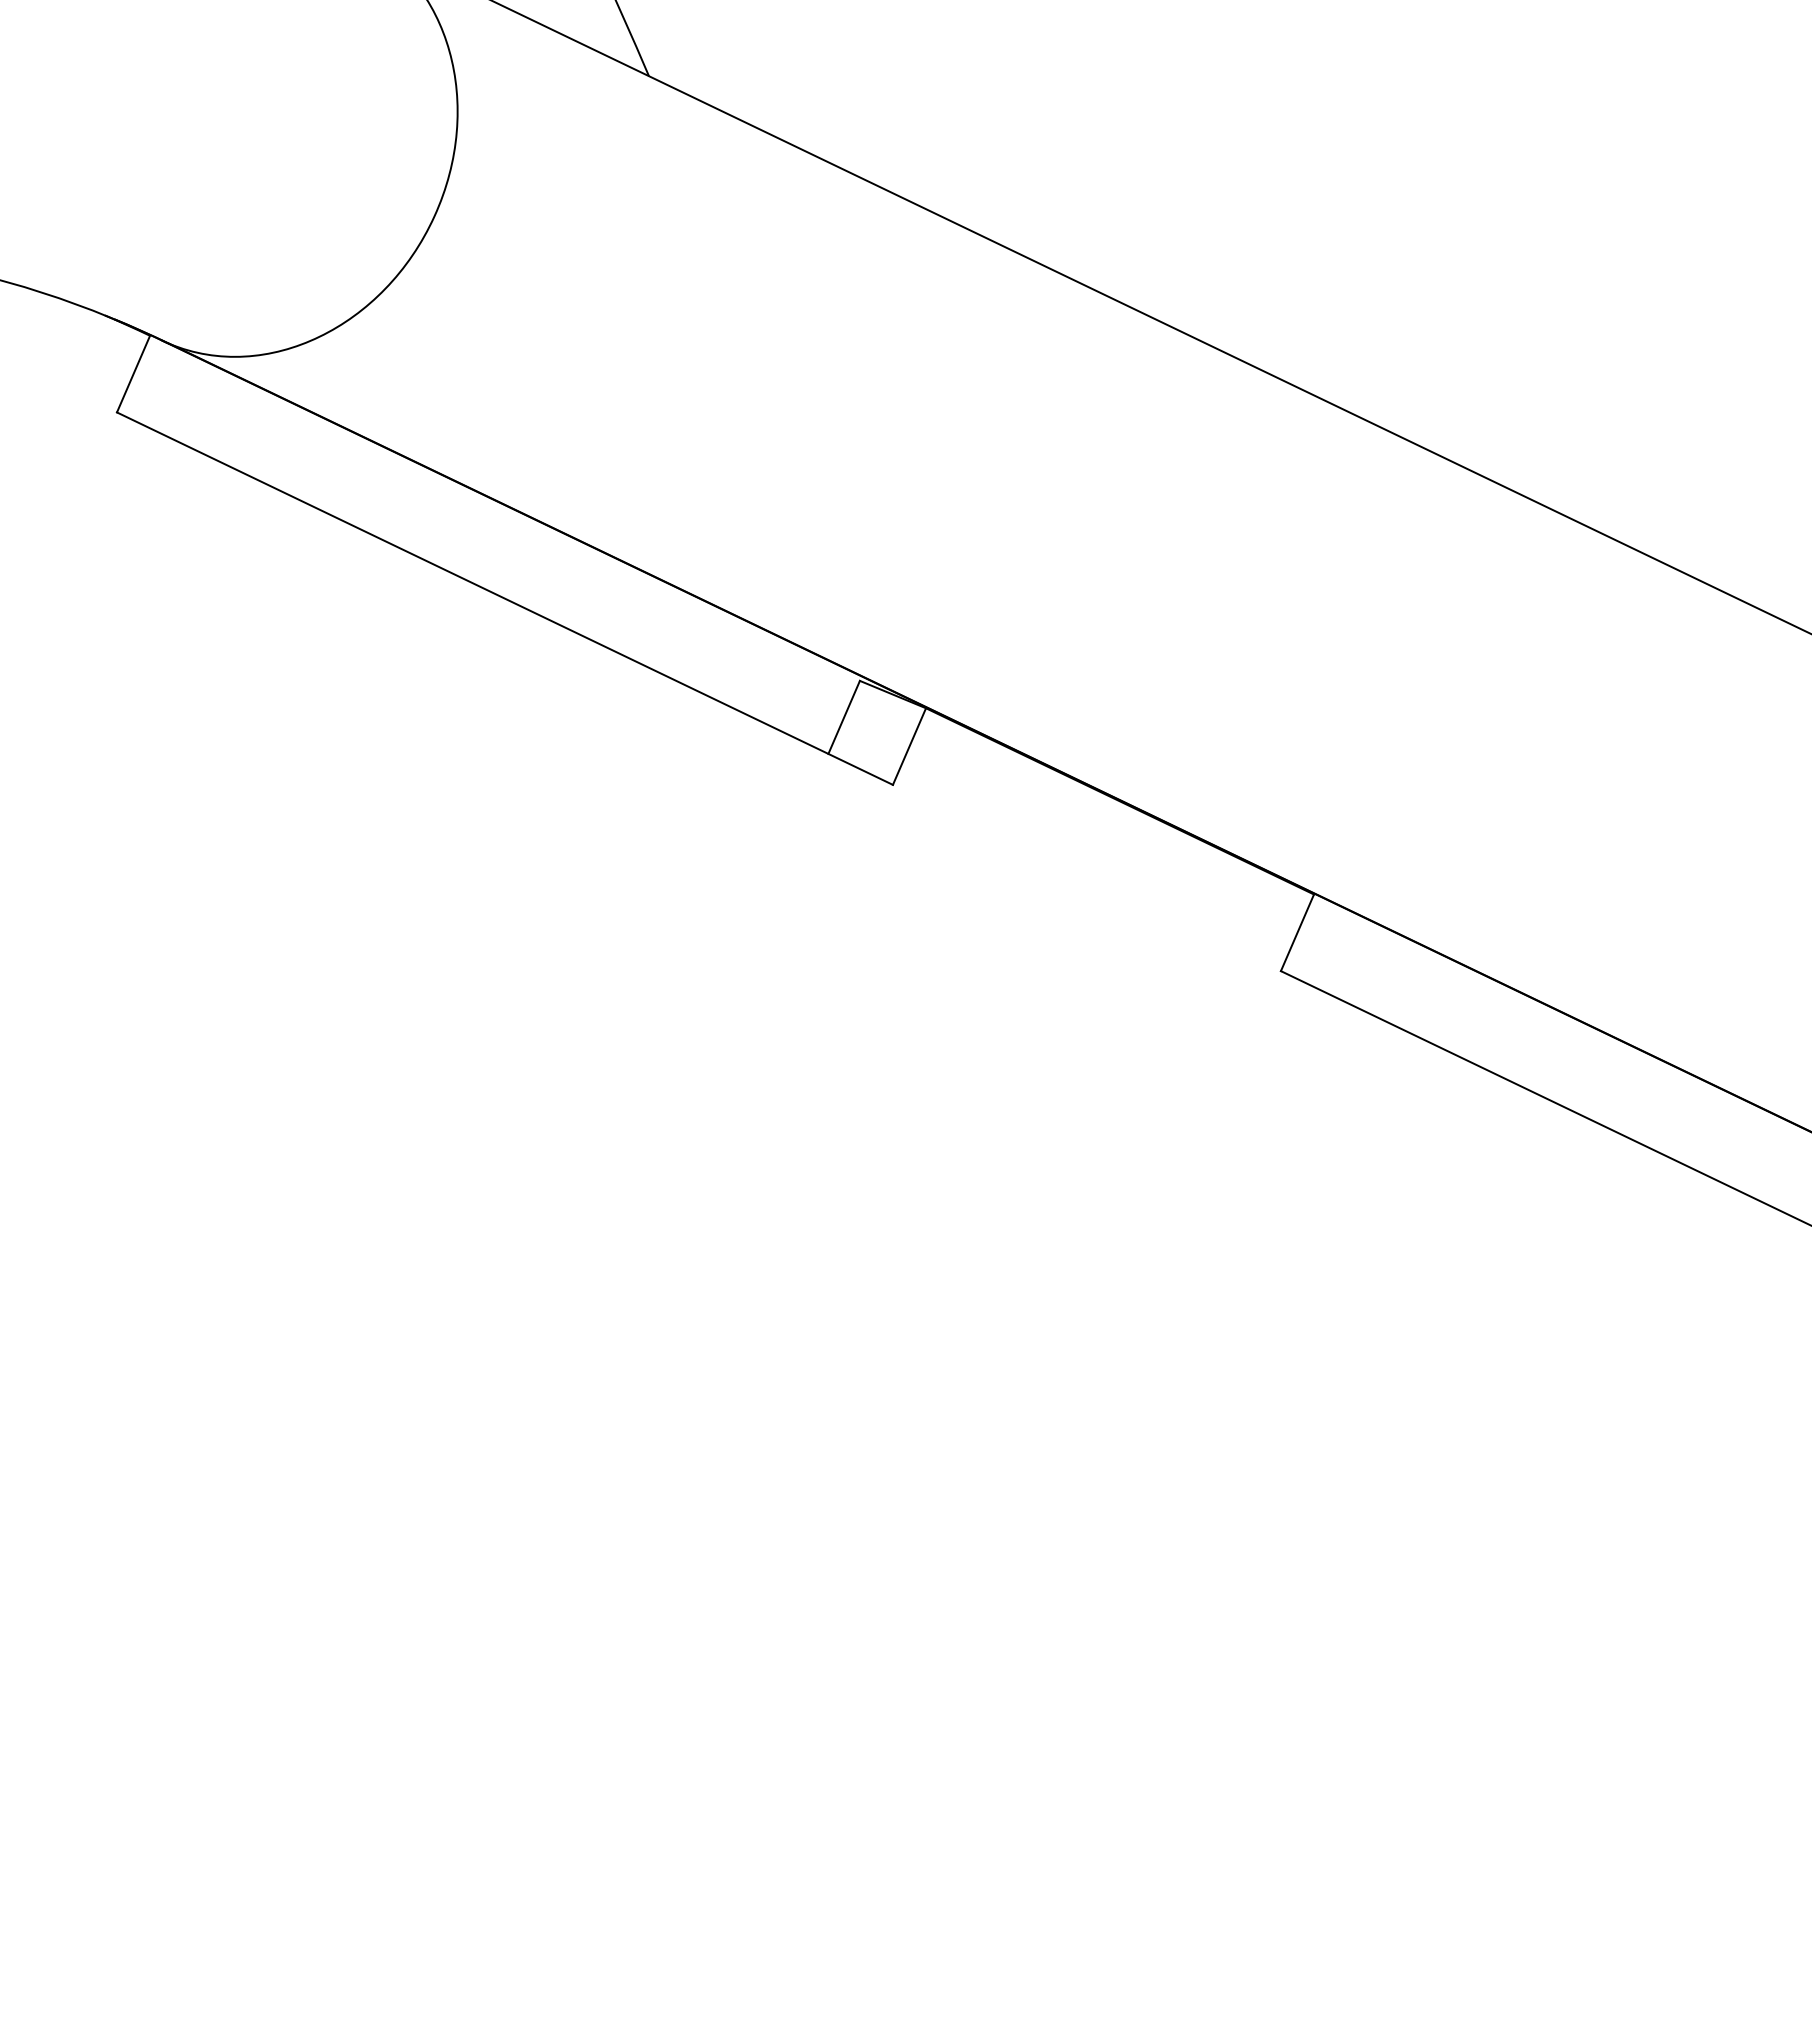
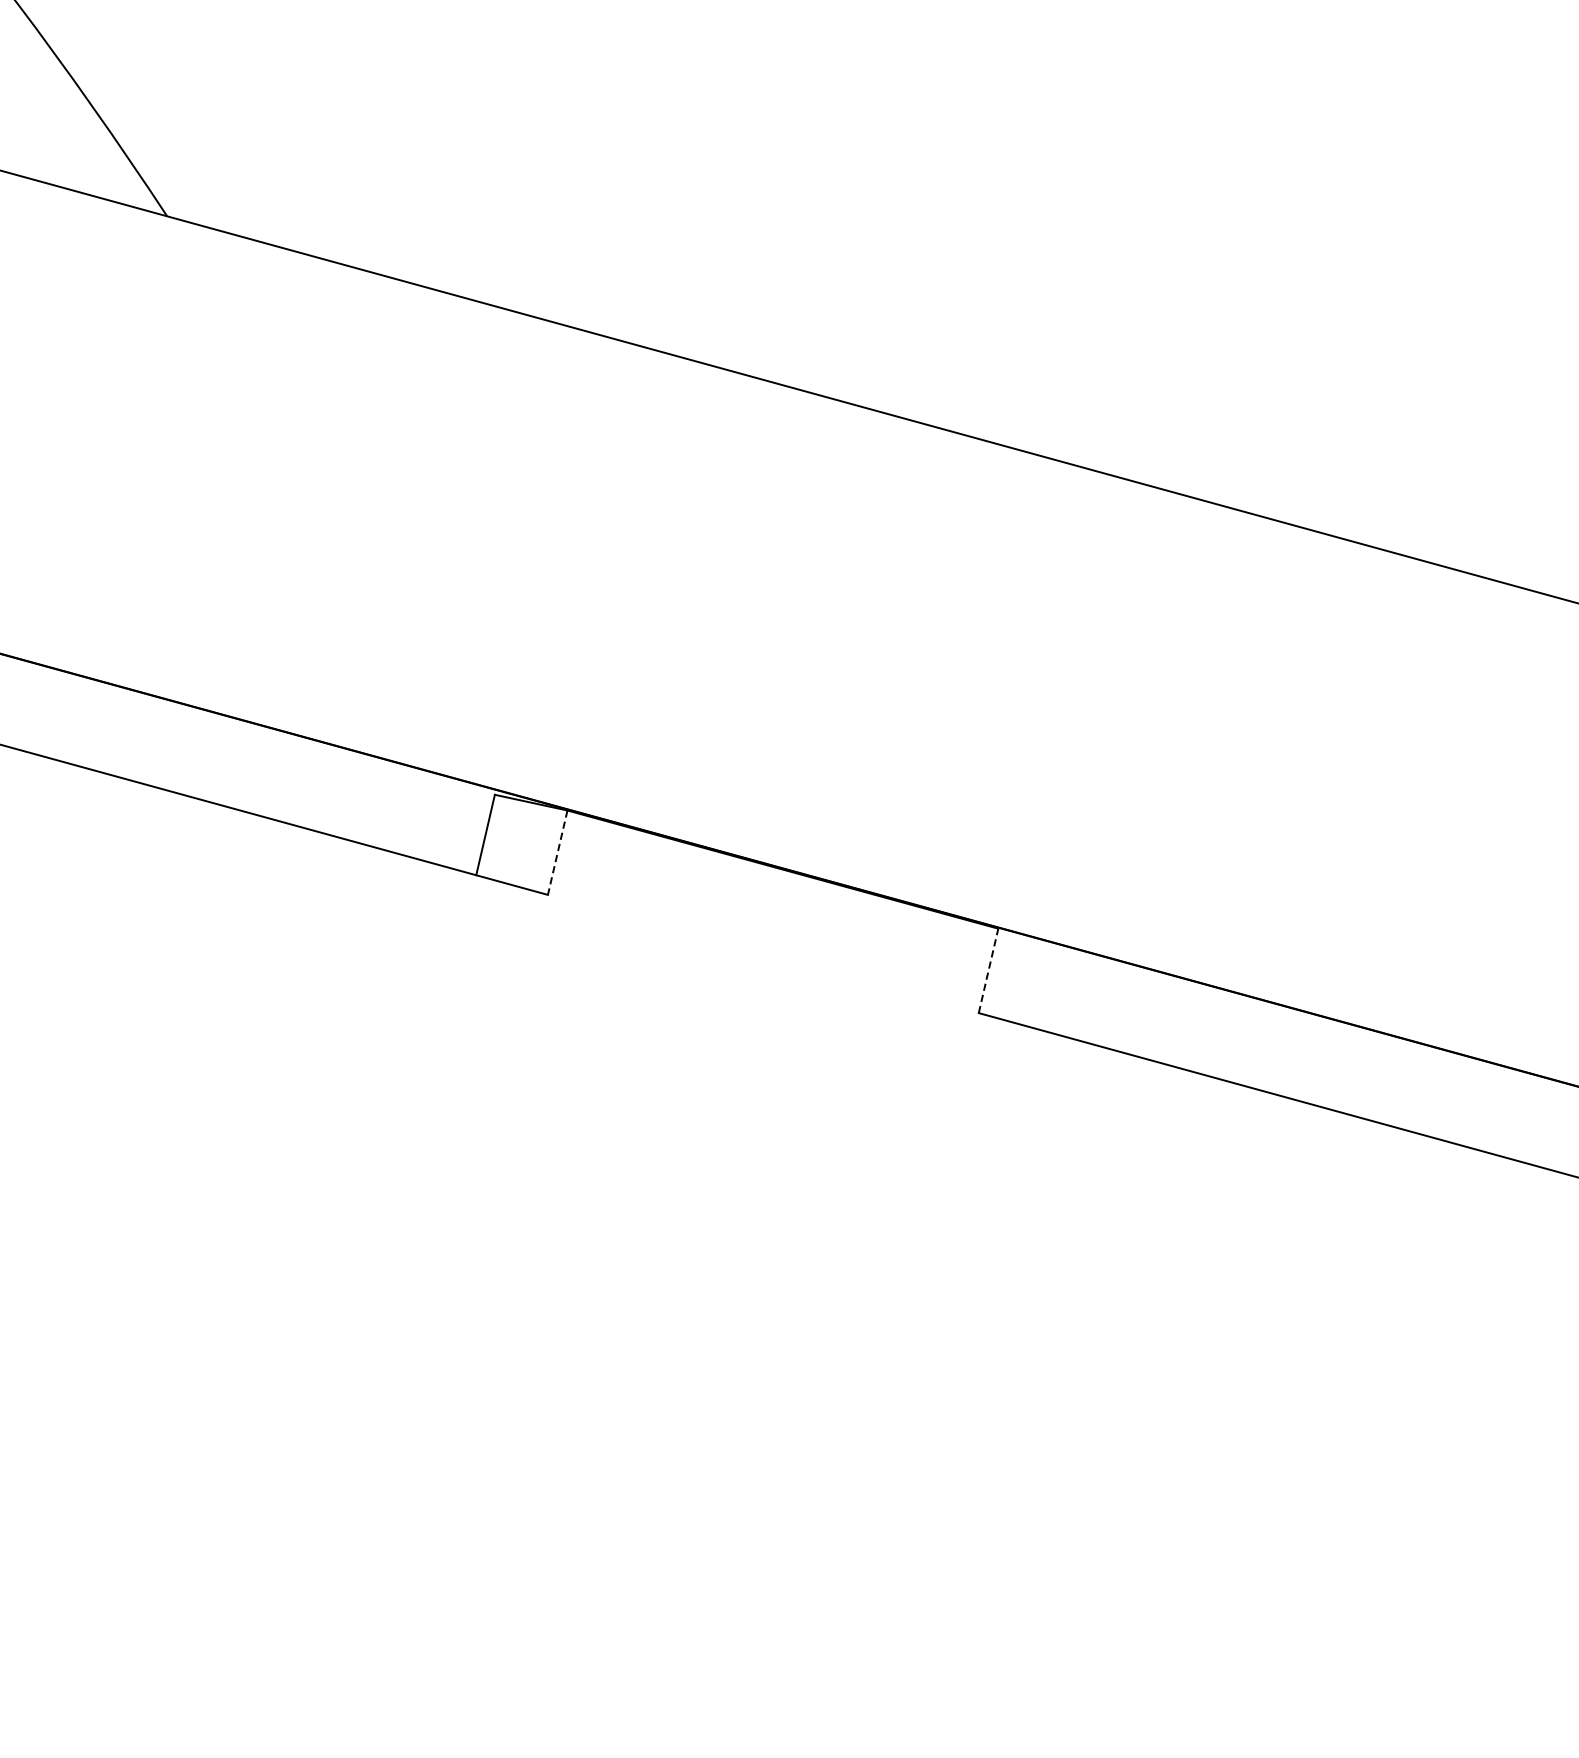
line: (909, 746) -> (557, 852), solid -> dashed
line: (1297, 932) -> (988, 970), solid -> dashed

